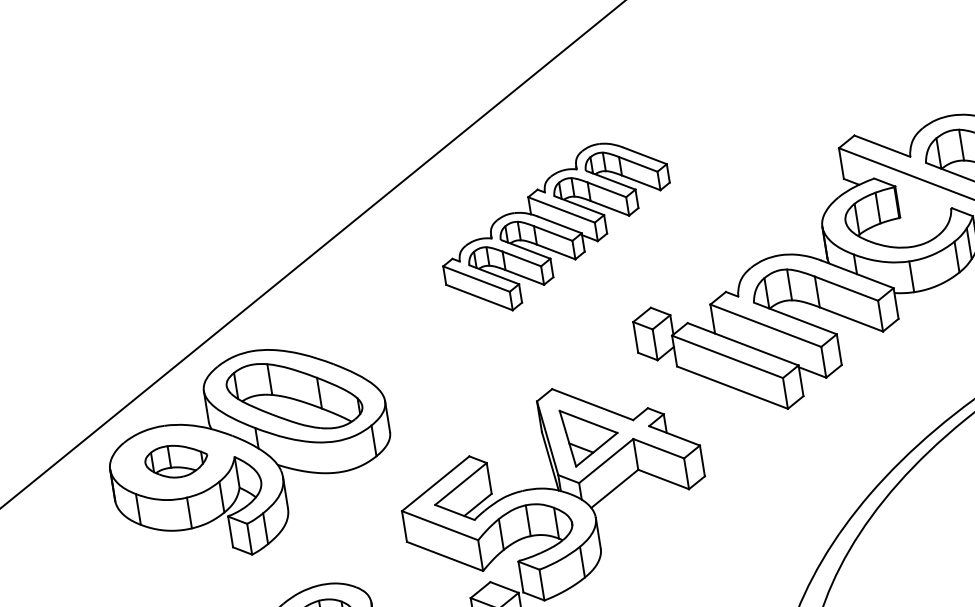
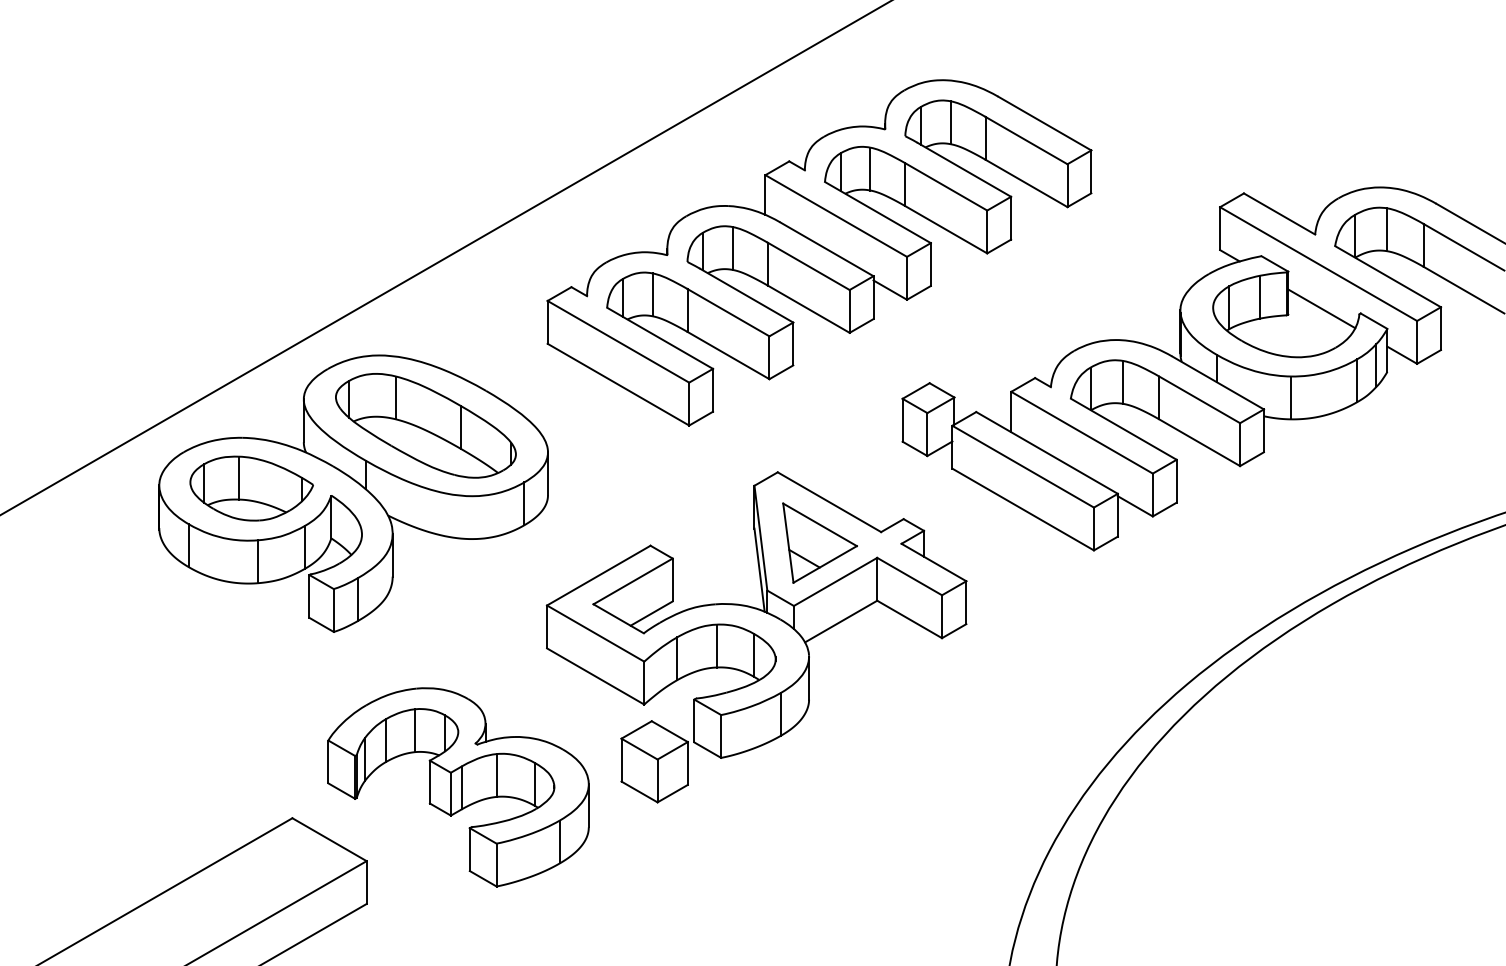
line: (923, 209) -> (1321, 308), added
part: (556, 226) -> (819, 252), size x1.67
part: (176, 461) -> (251, 488), size x1.43

